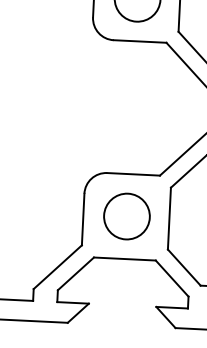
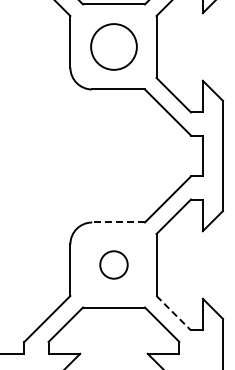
line: (133, 174) -> (118, 222), solid -> dashed
circle: (126, 216) -> (113, 264), size x0.6
line: (185, 267) -> (174, 313), solid -> dashed

